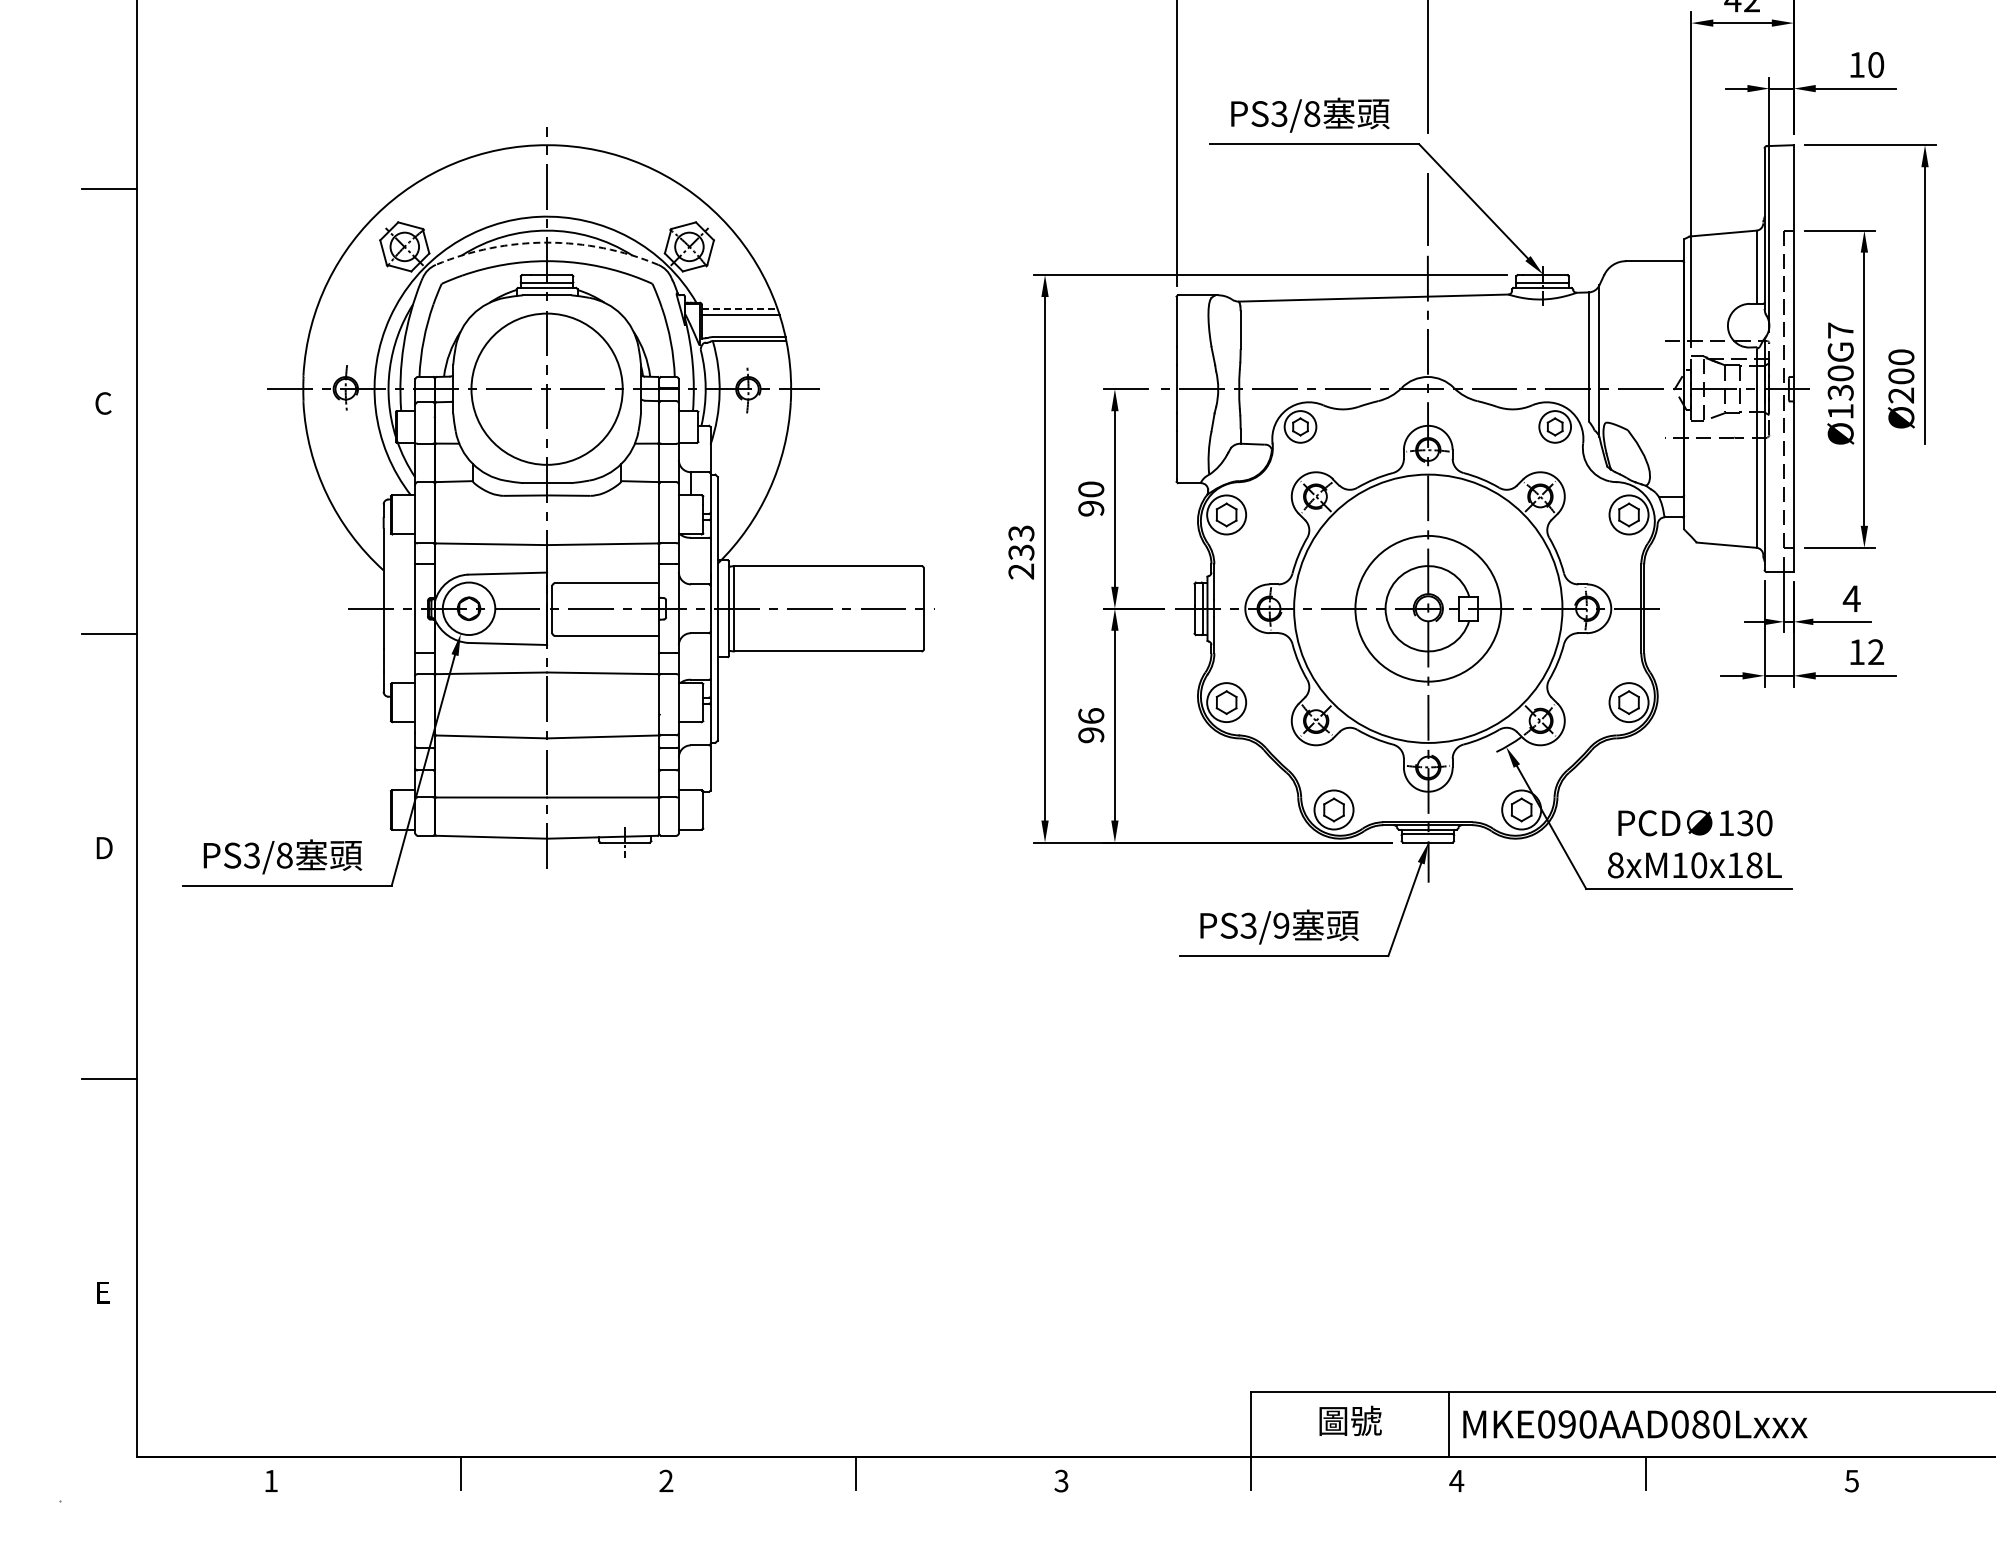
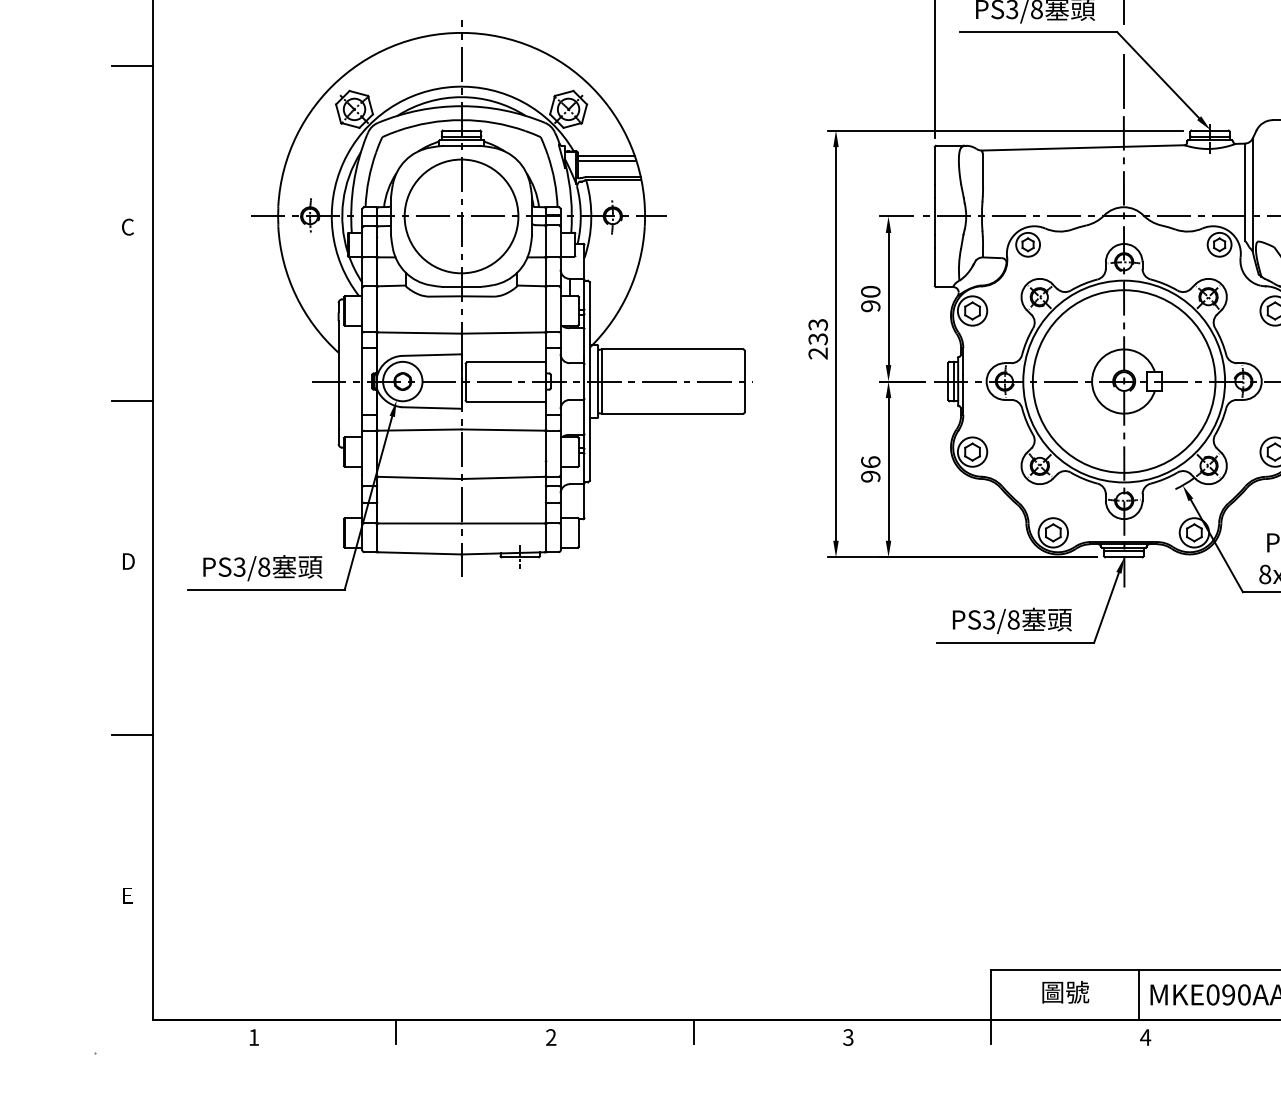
arc: (547, 242) -> (461, 106), dashed -> solid
line: (739, 308) -> (606, 155), dashed -> solid
circle: (1427, 608) -> (1123, 381), size x1.67
text: (1281, 925) -> (1013, 619), PS3/9 -> PS3/8

